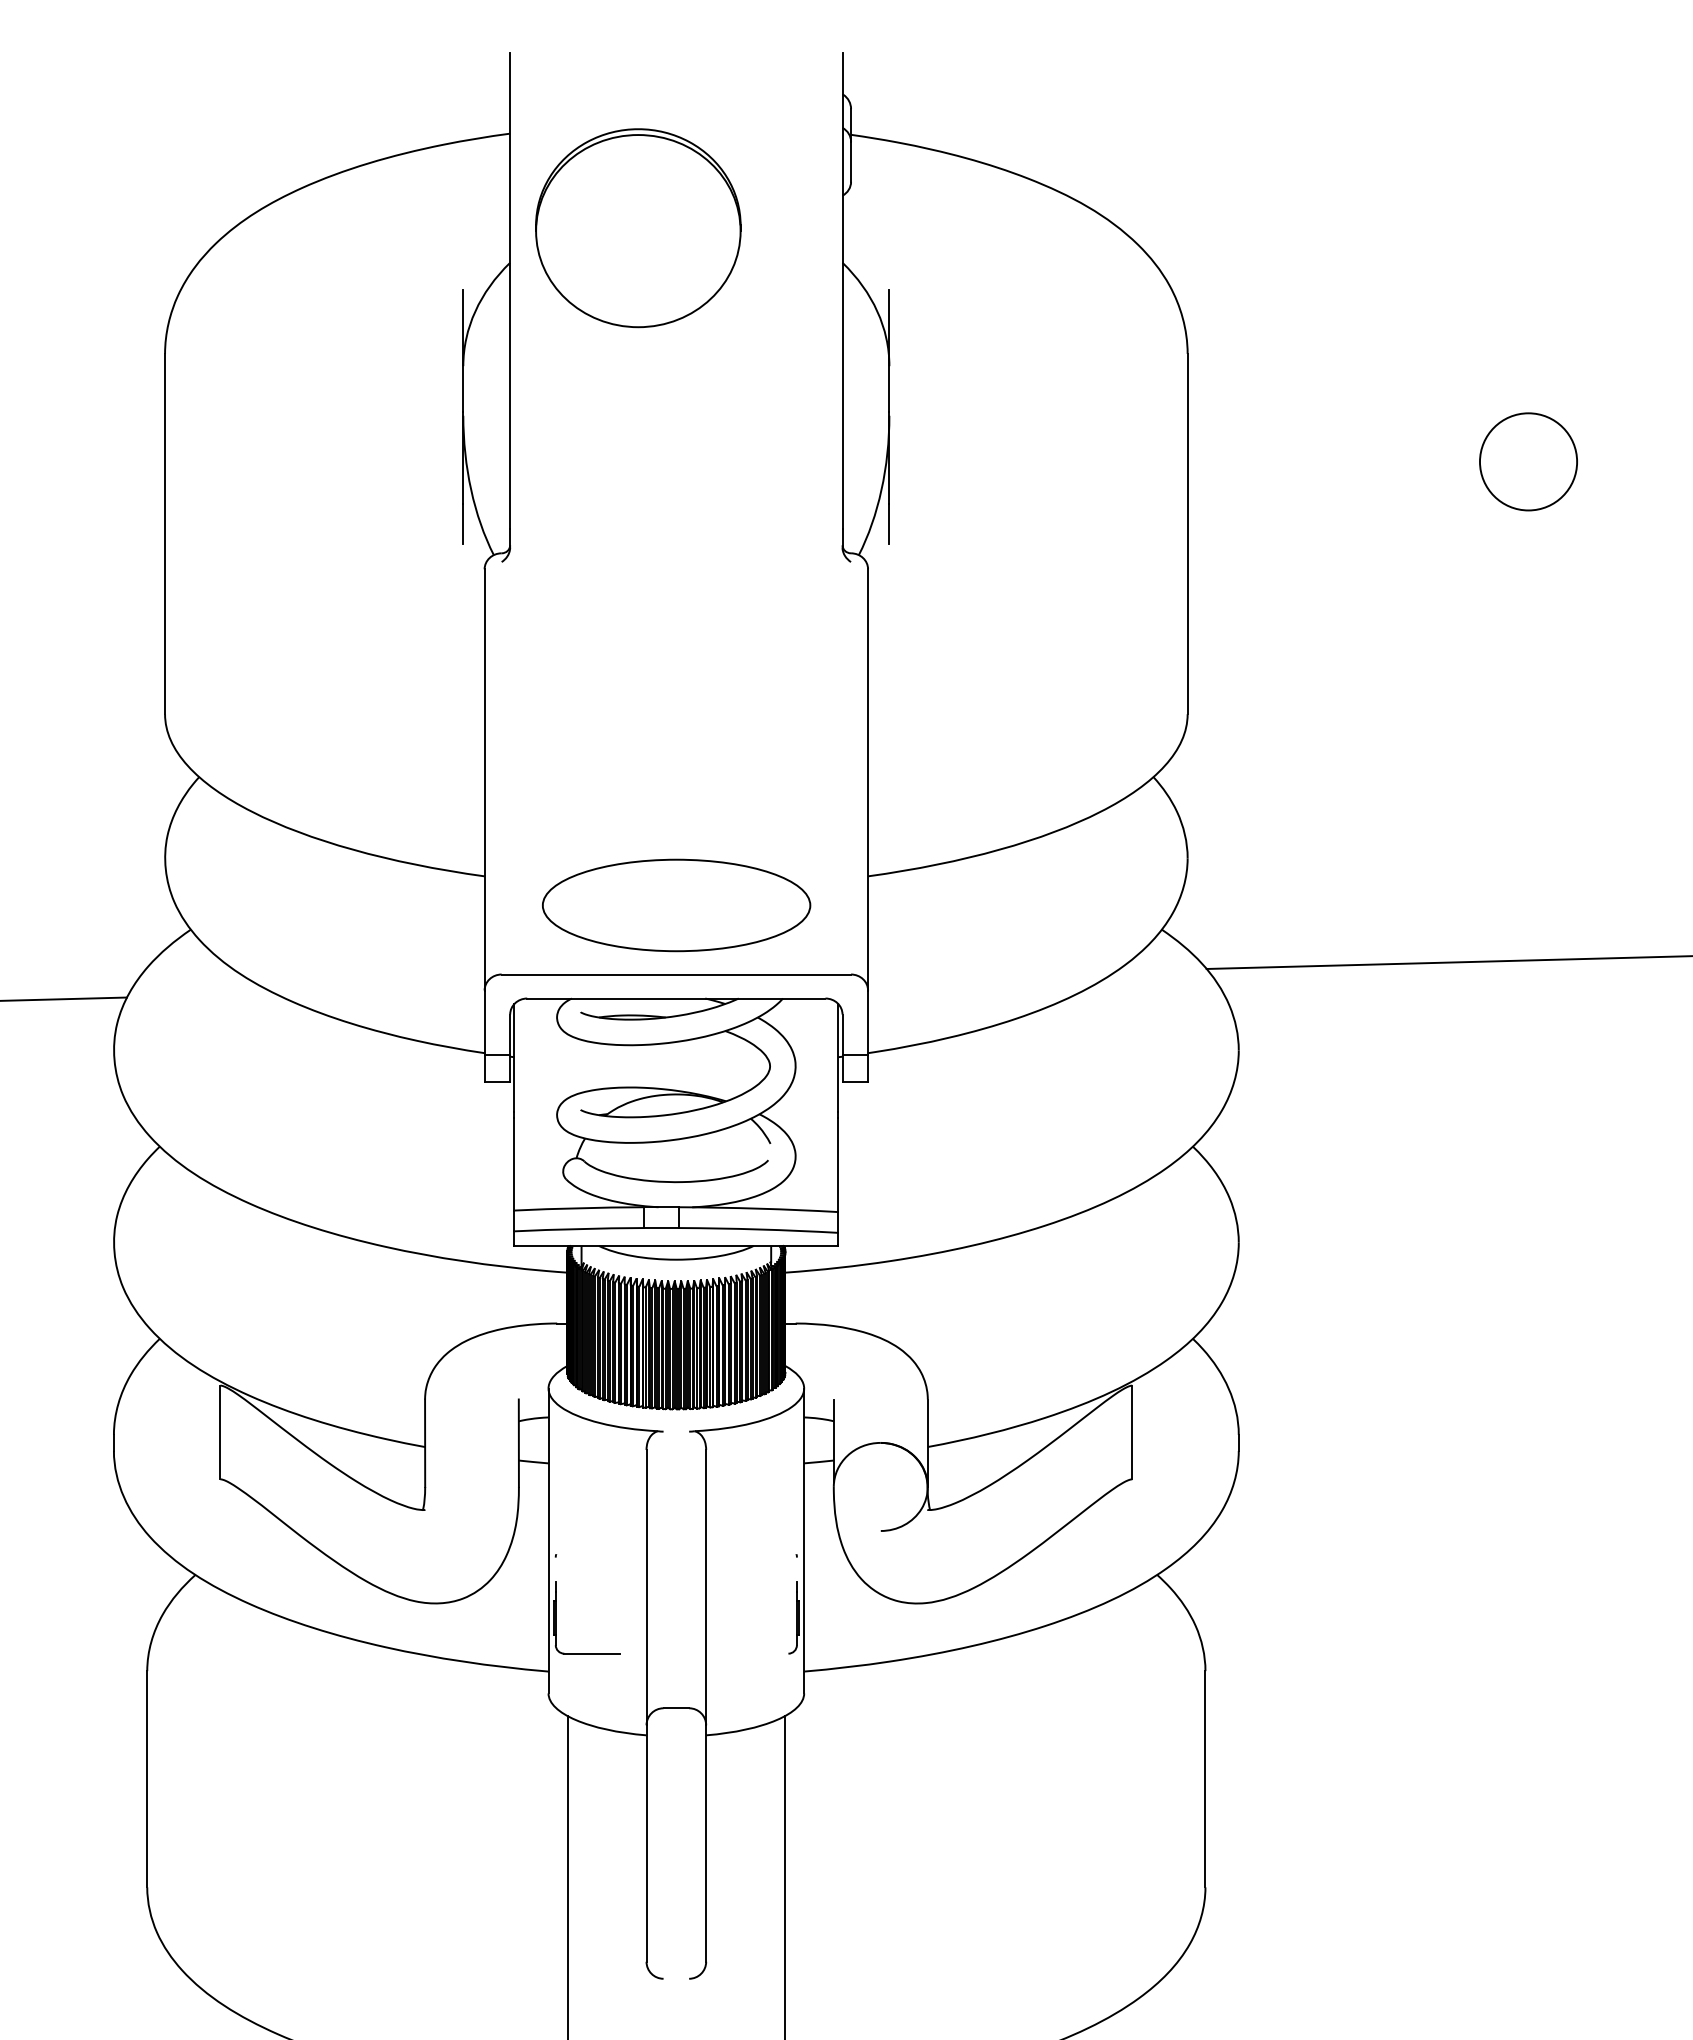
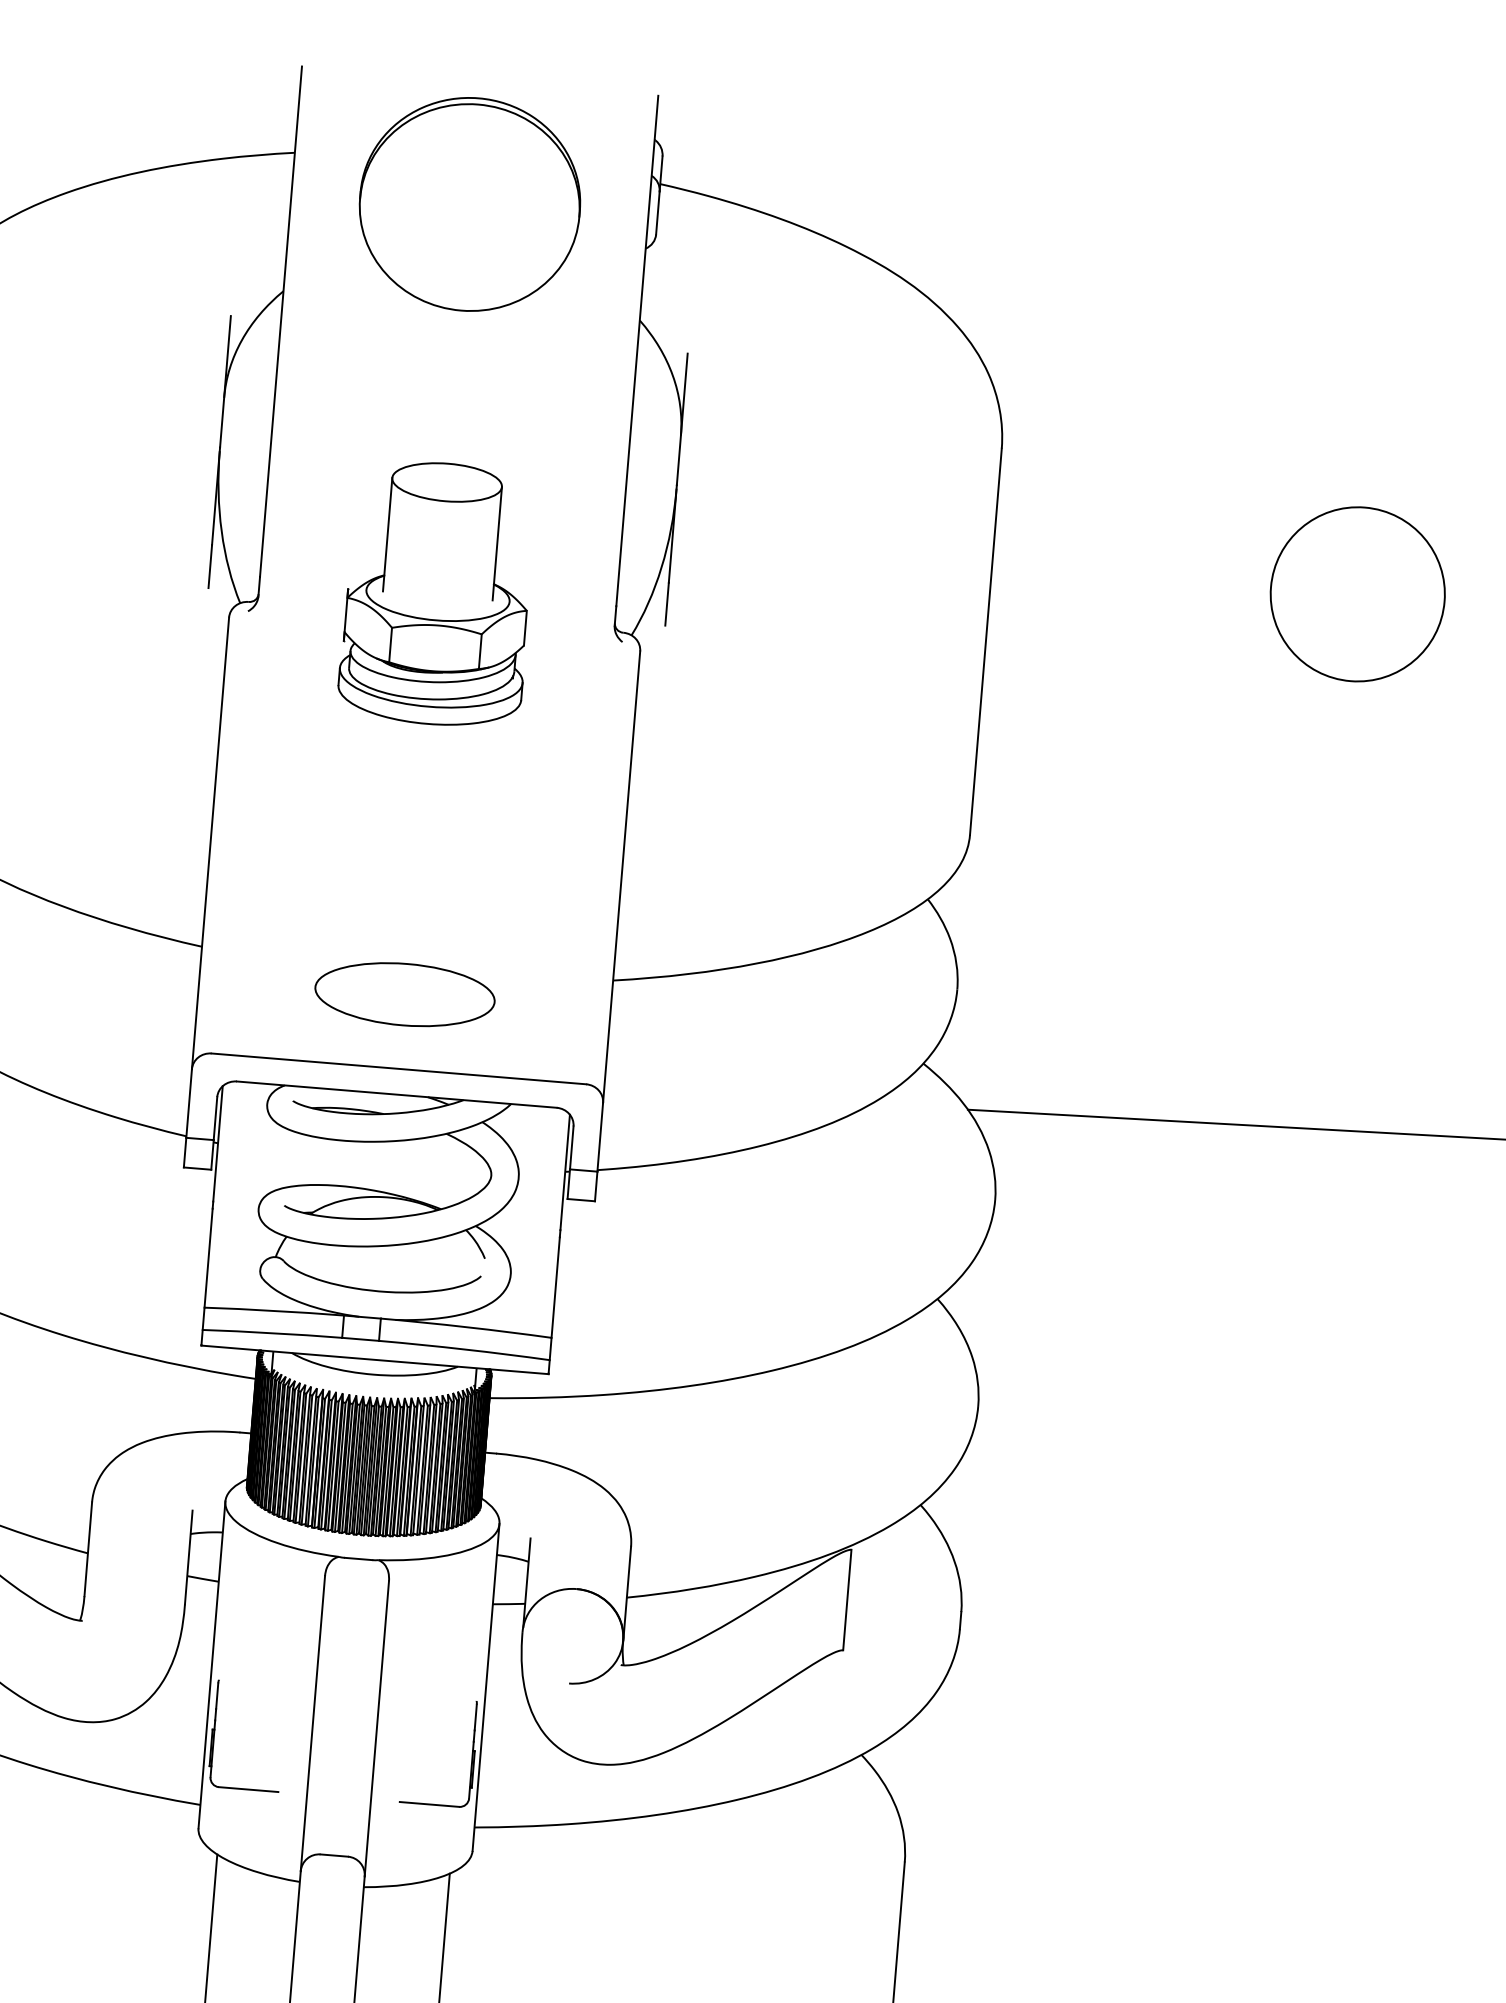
part: (638, 228) -> (470, 204), moved
circle: (1528, 461) -> (1357, 594), size x1.67
part: (676, 531) -> (438, 593), added
part: (675, 904) -> (404, 993), size x0.62
line: (676, 1431) -> (358, 1558), added
line: (555, 1569) -> (216, 1696), added
line: (796, 1569) -> (475, 1717), added
line: (760, 1653) -> (429, 1804), added

